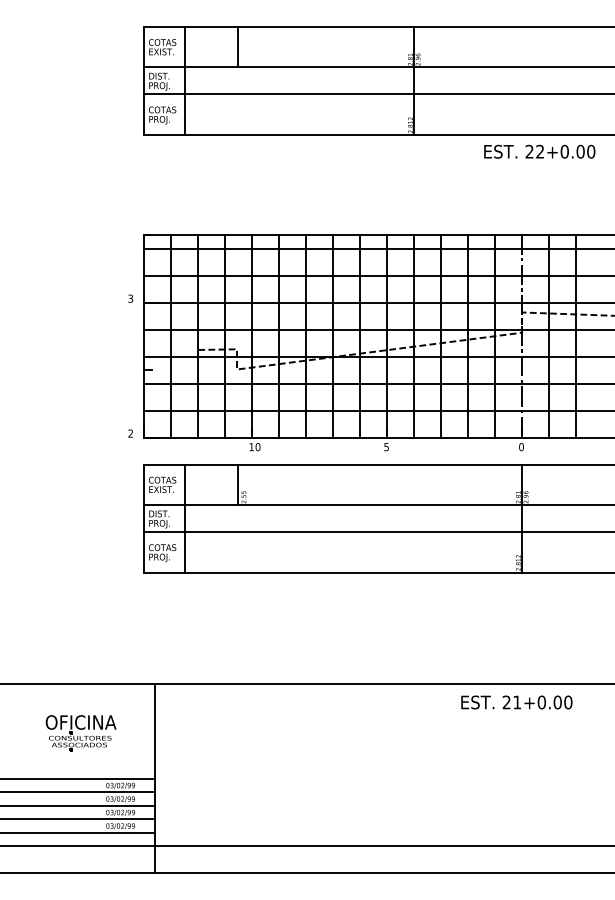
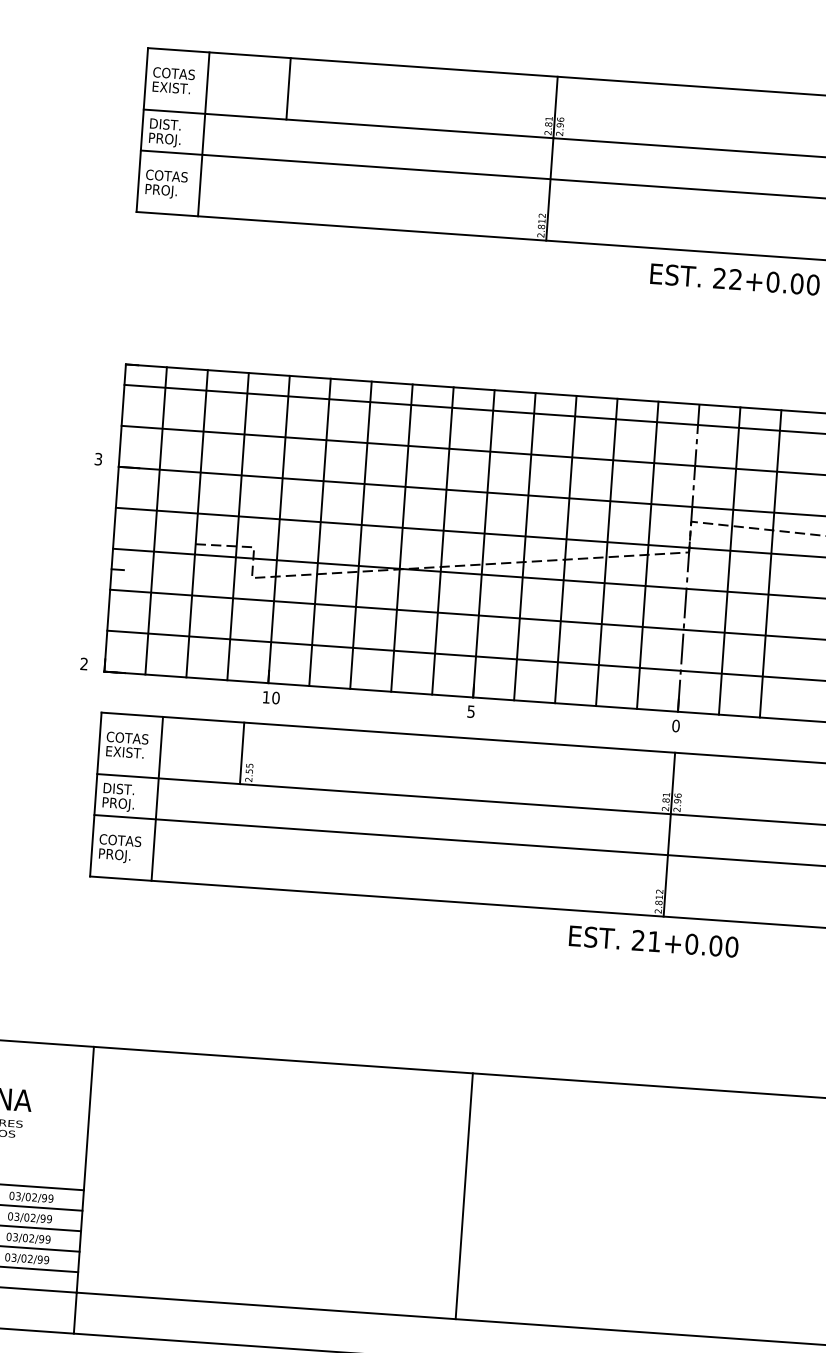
text: (516, 702) -> (653, 941), moved
line: (404, 765) -> (464, 1196), added

